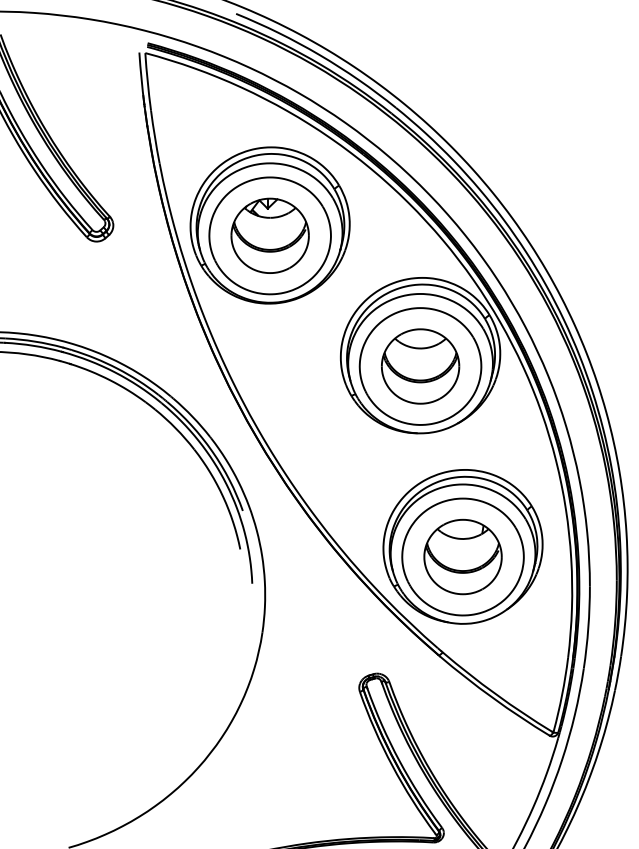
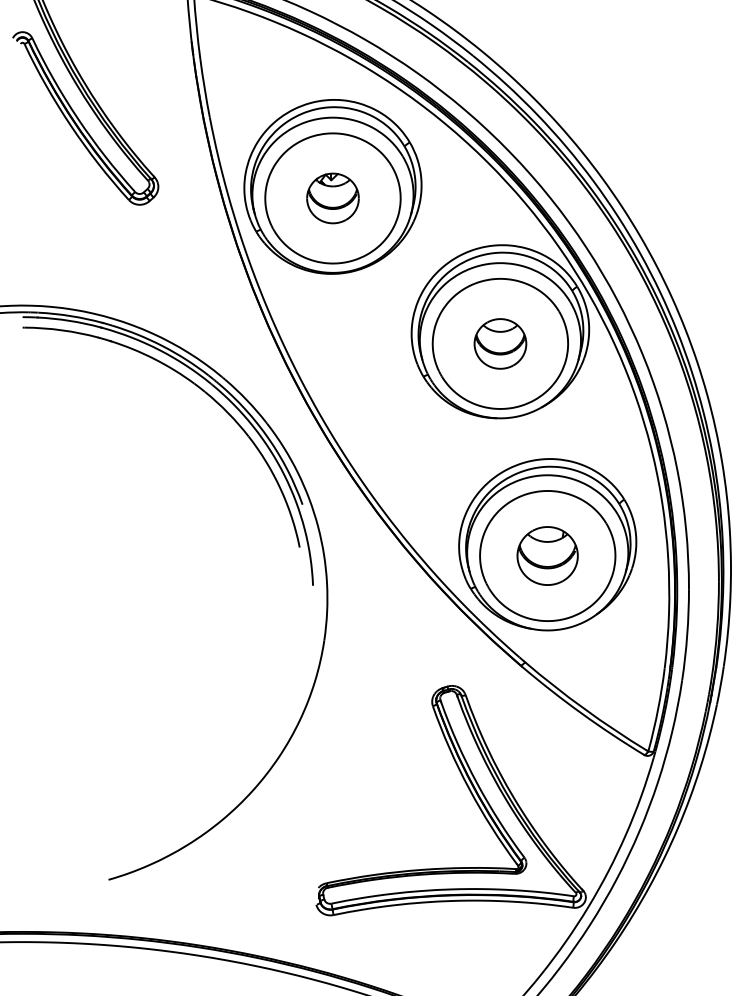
part: (269, 235) -> (332, 198), size x0.6
part: (420, 366) -> (500, 343), size x0.6
part: (462, 556) -> (547, 555), size x0.7

